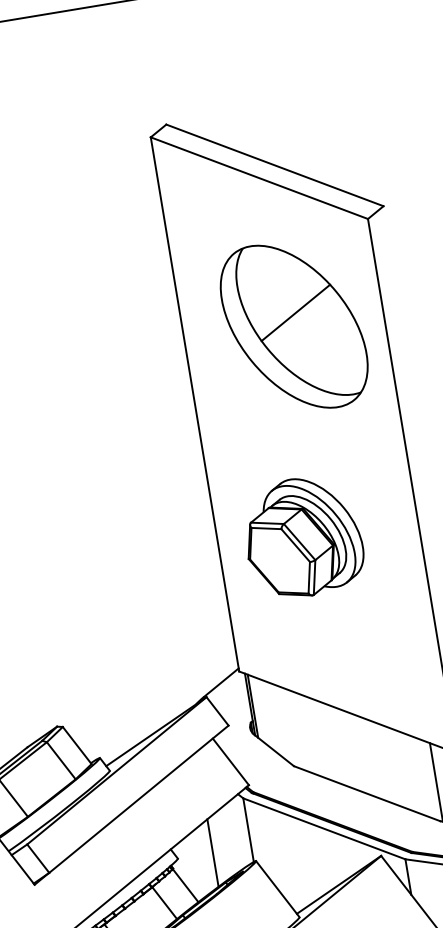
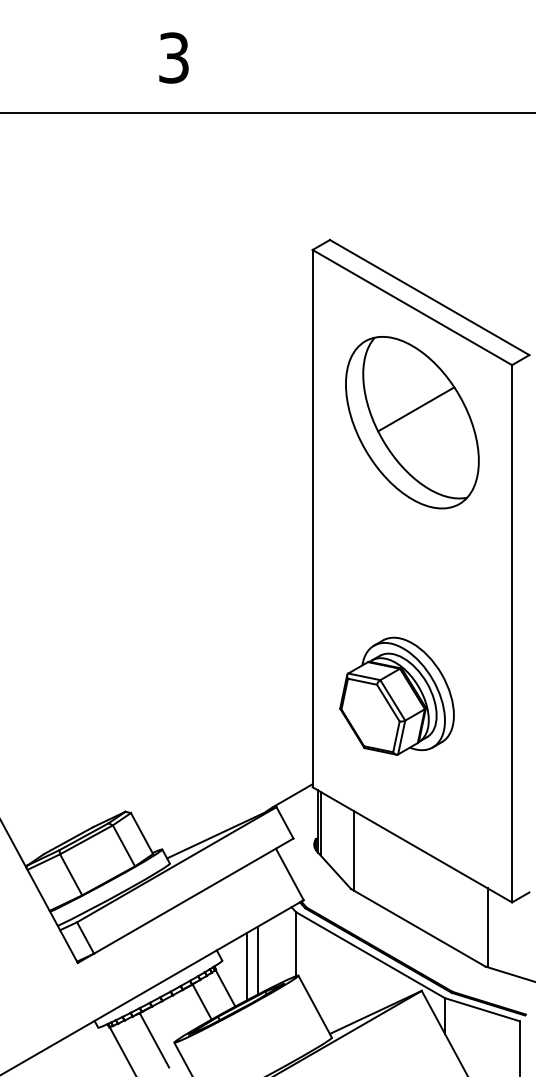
part: (294, 326) -> (412, 422), moved
part: (302, 536) -> (396, 695), moved
line: (291, 727) -> (354, 850), added
line: (202, 860) -> (246, 966), added

